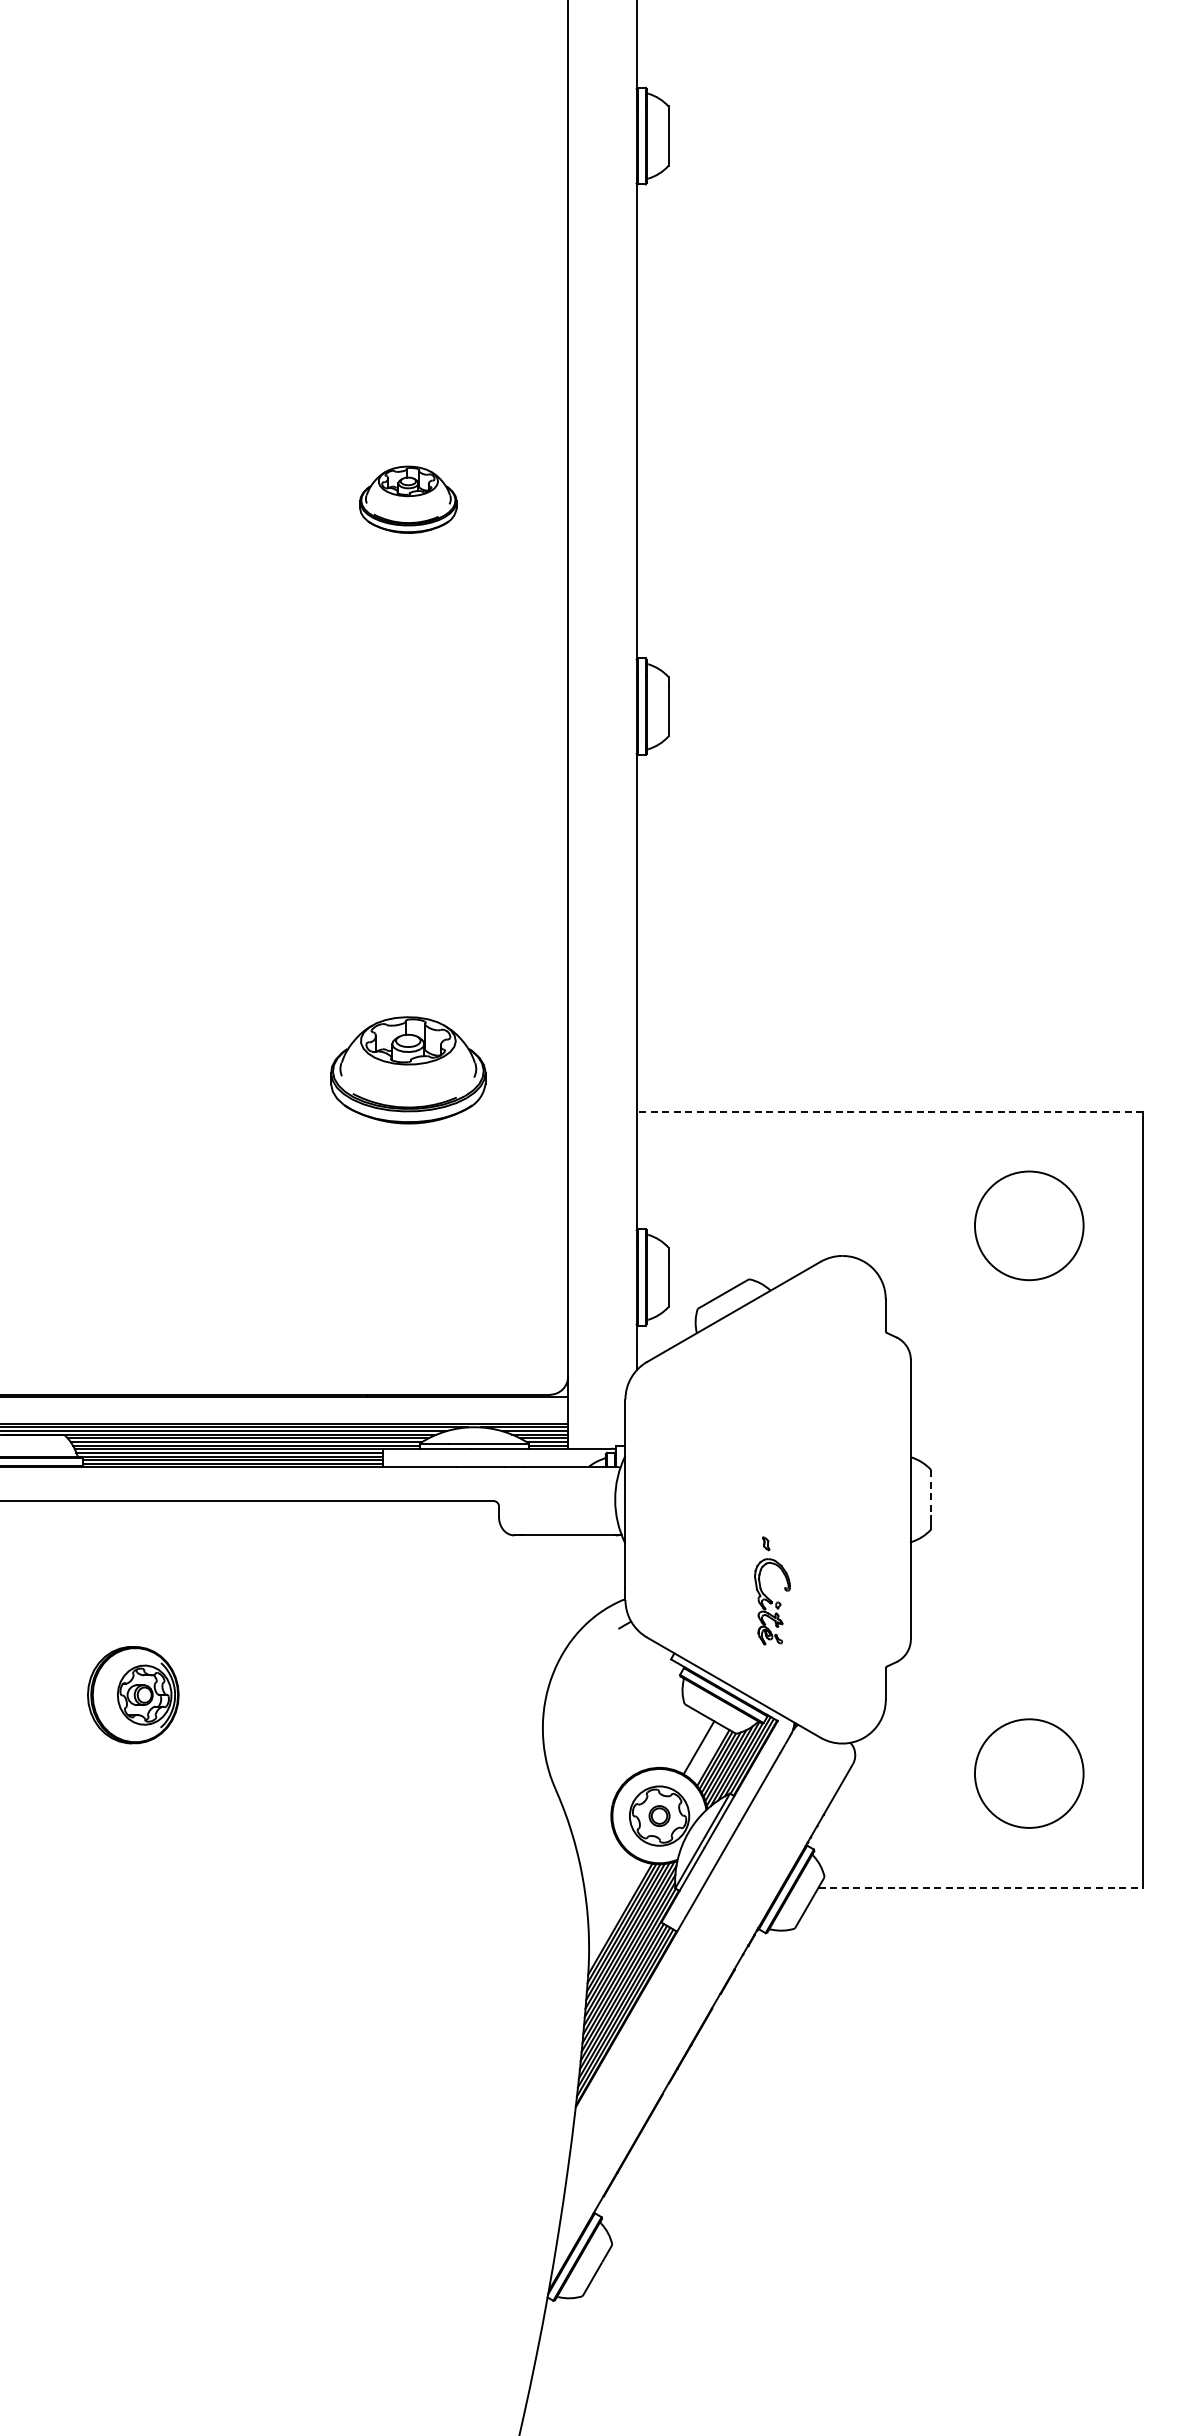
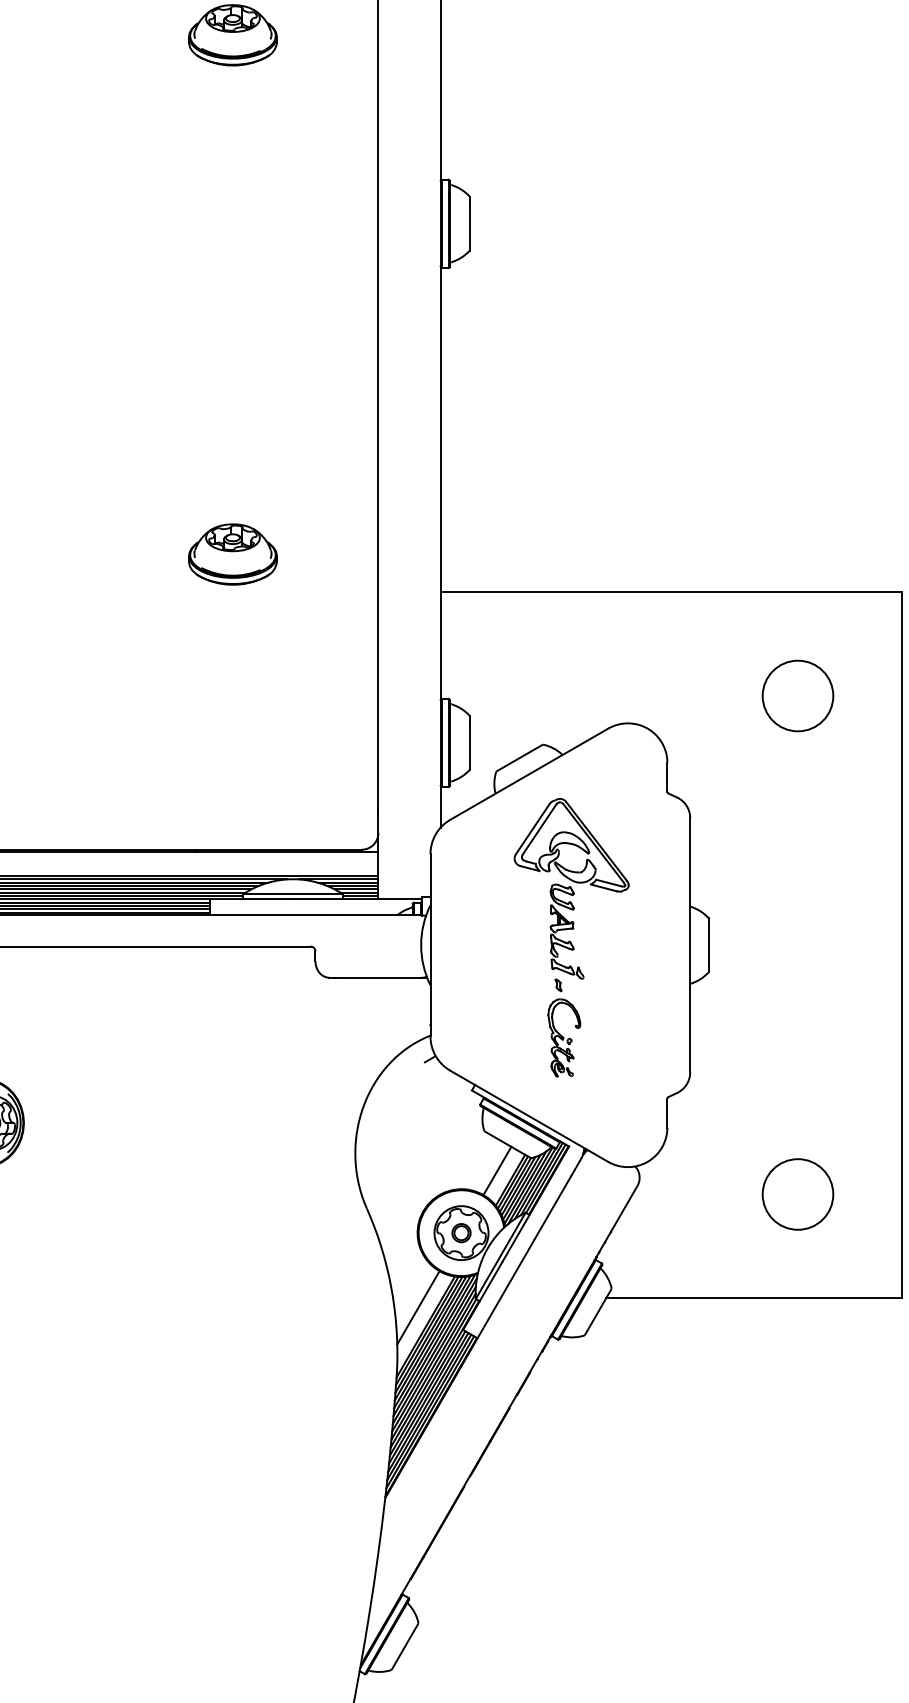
part: (408, 1070) -> (233, 554), size x0.62
line: (889, 1111) -> (670, 591), dashed -> solid
circle: (1029, 1225) -> (798, 695), size x0.71
part: (780, 1437) -> (571, 888), added
line: (931, 1493) -> (708, 939), dashed -> solid
circle: (1029, 1773) -> (798, 1194), size x0.71
line: (981, 1887) -> (754, 1298), dashed -> solid
line: (611, 1897) -> (417, 1307), added

